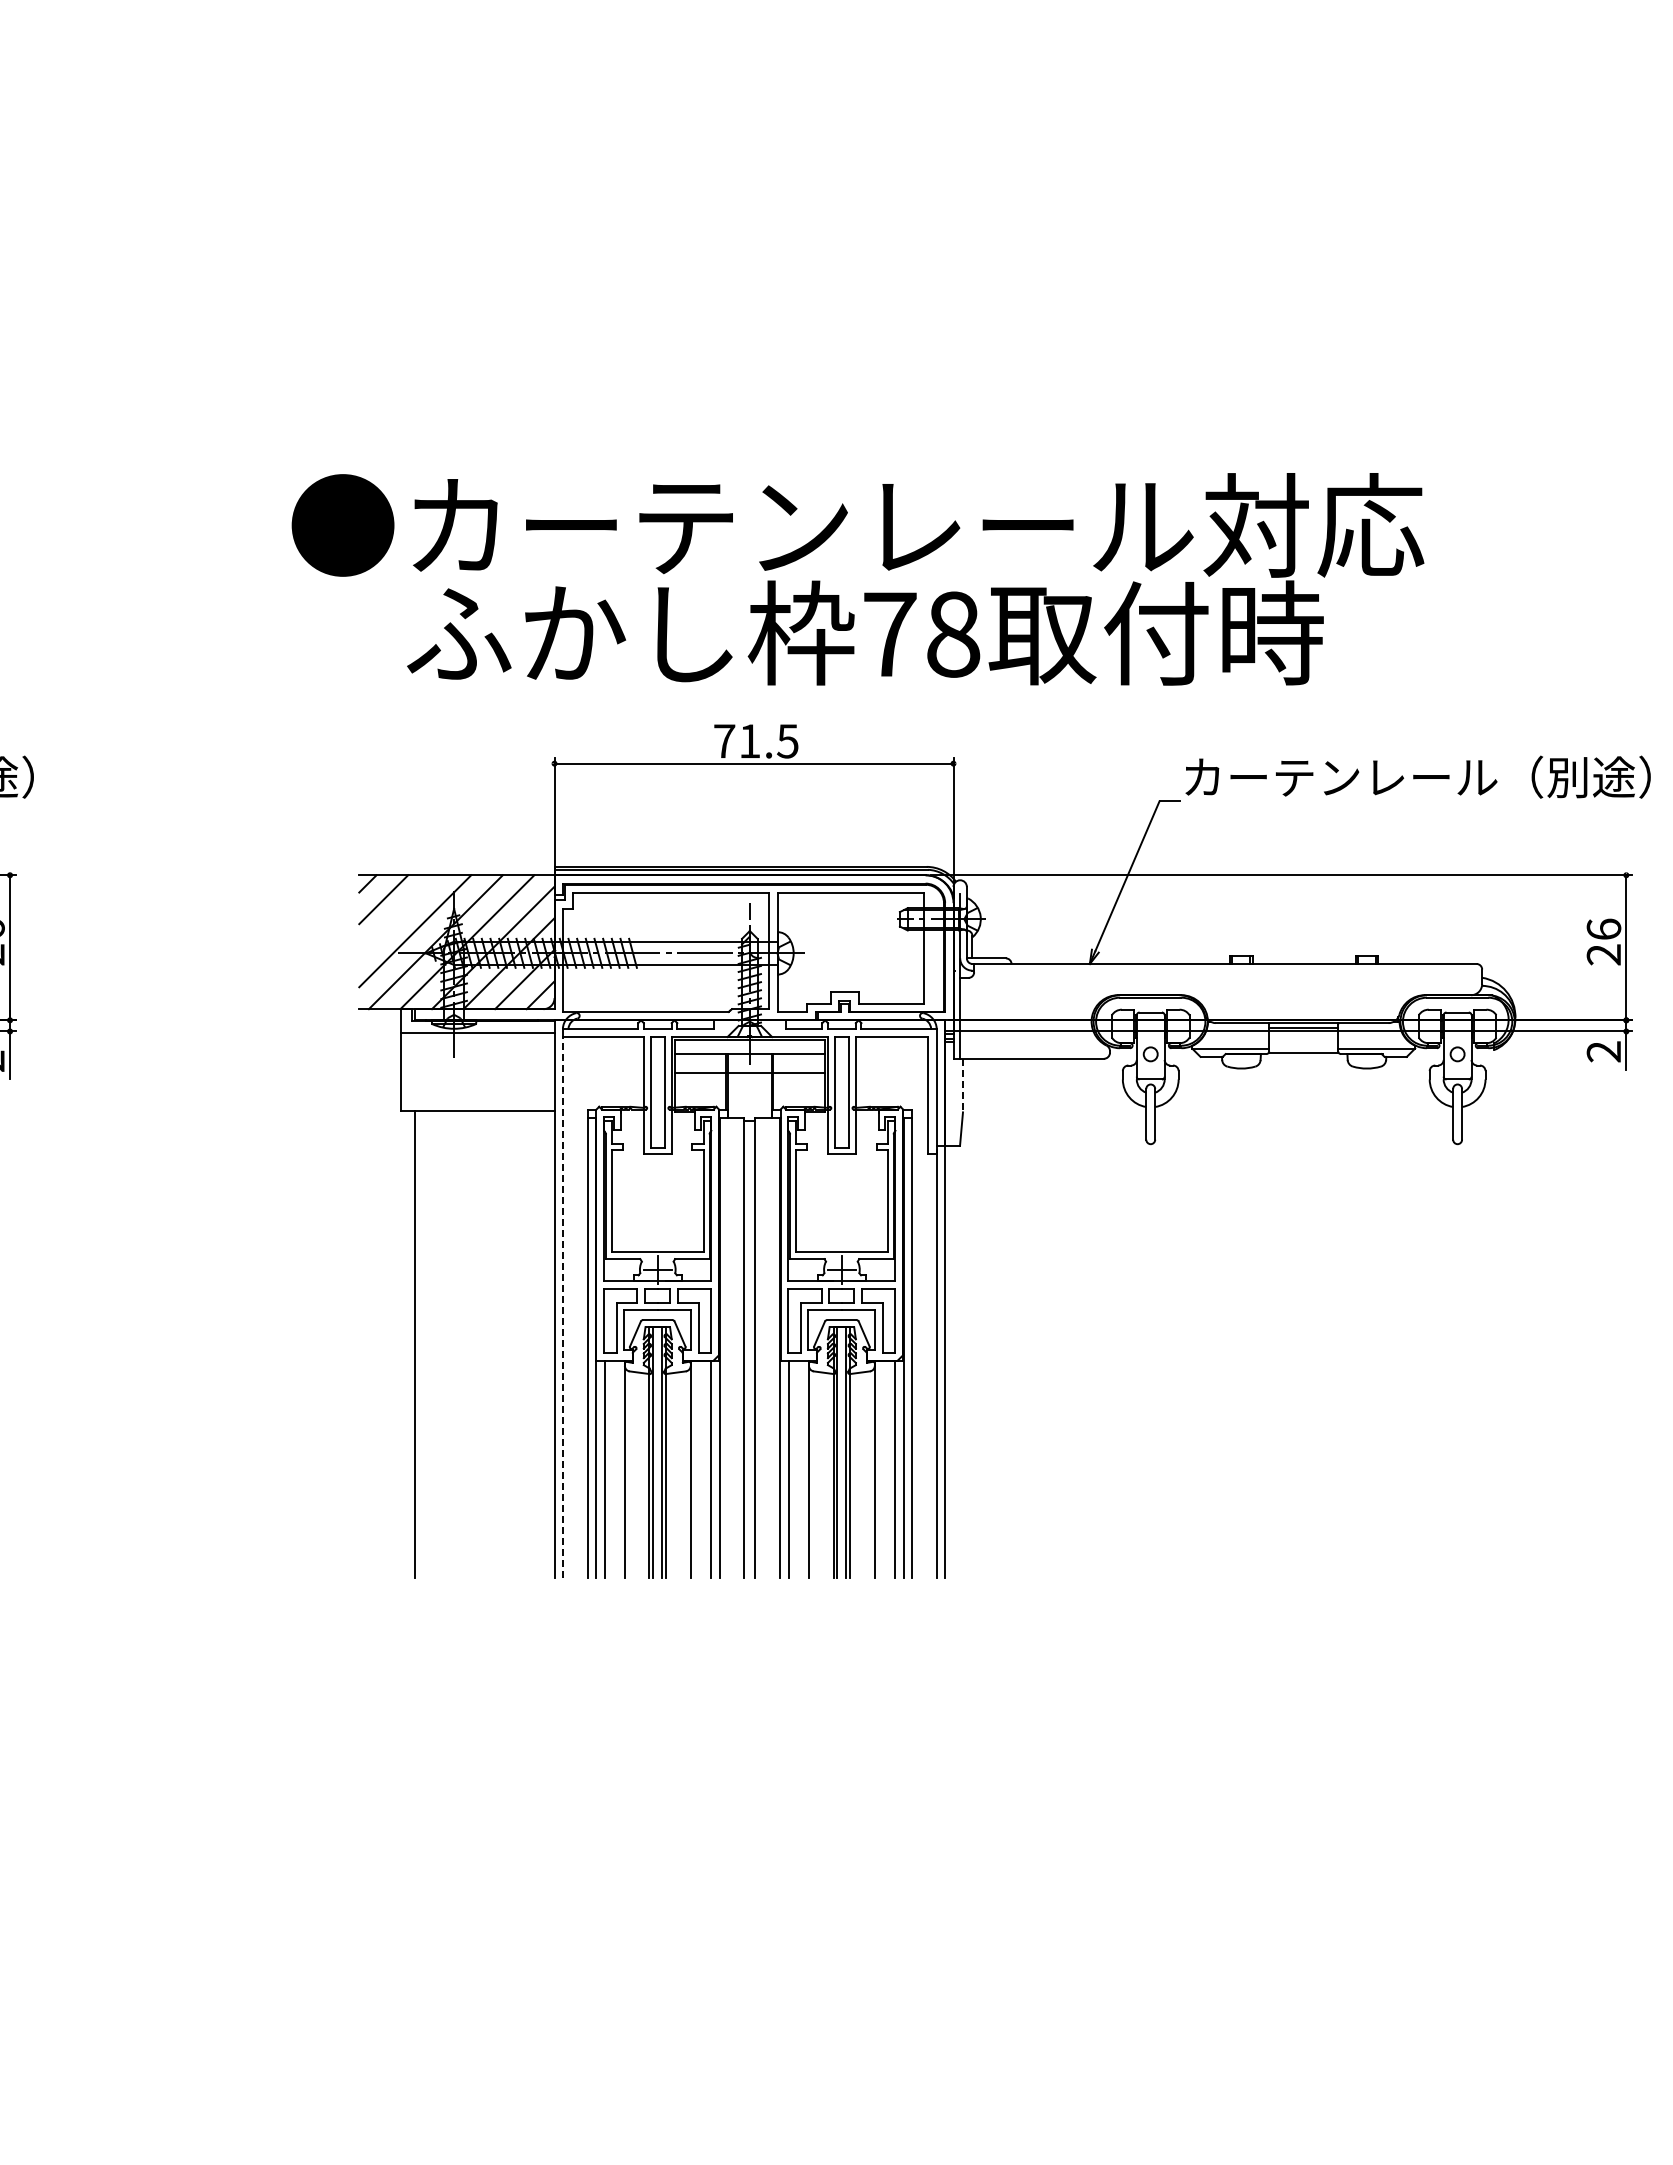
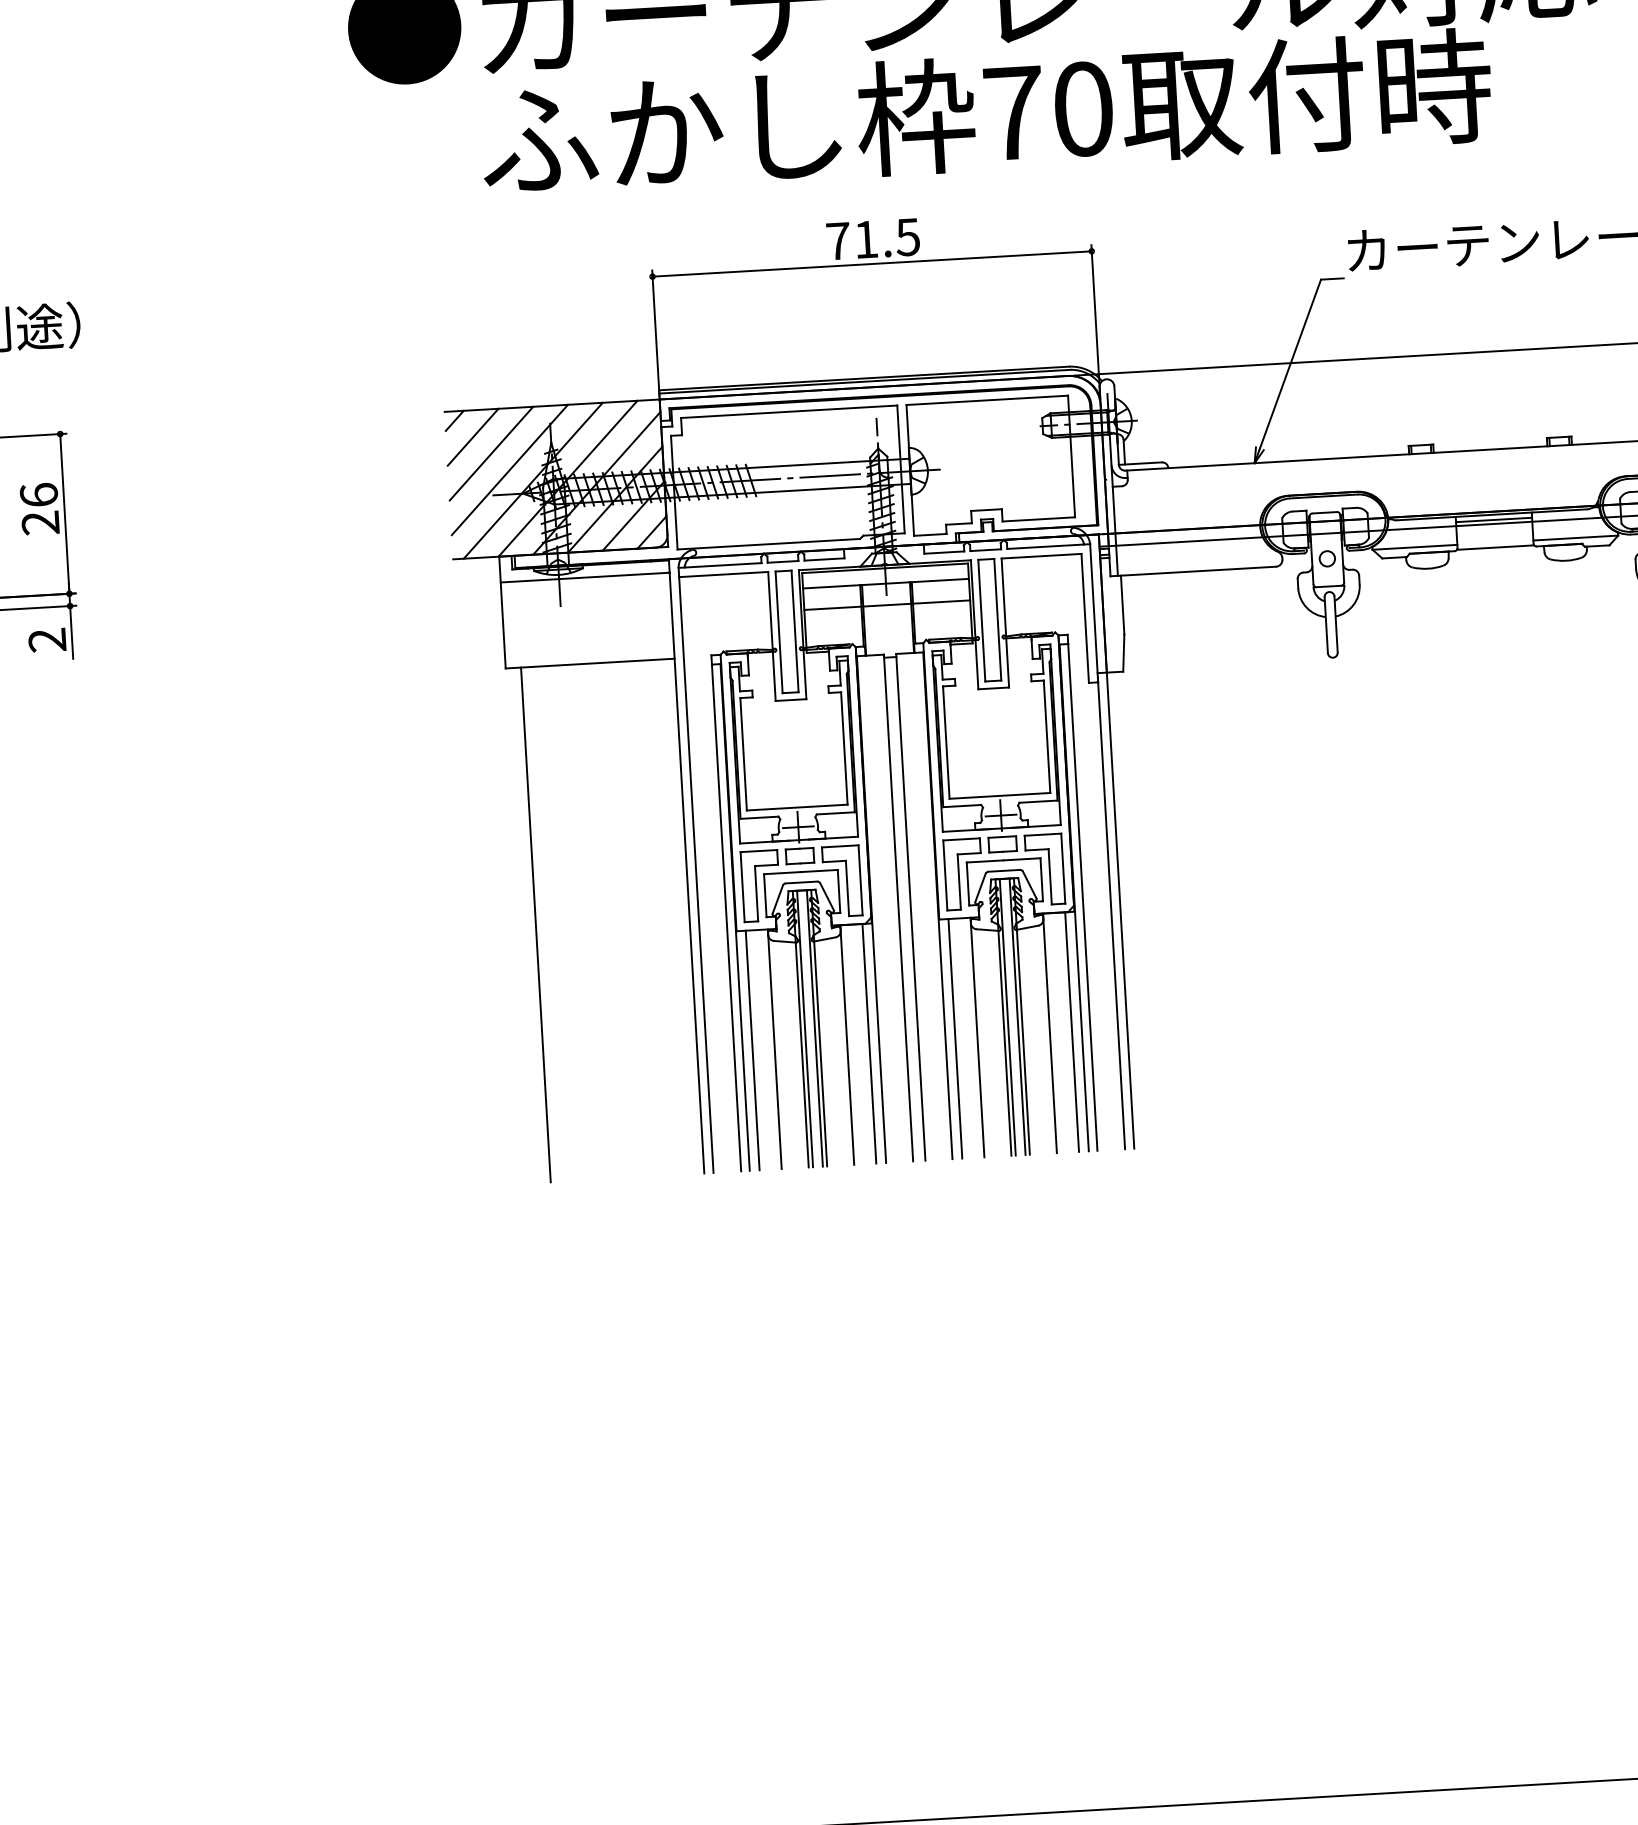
text: (953, 634) -> (1083, 109), 78 -> 70
line: (399, 915) -> (491, 453), added
line: (962, 1085) -> (1122, 605), dashed -> solid
line: (562, 1307) -> (695, 874), dashed -> solid

